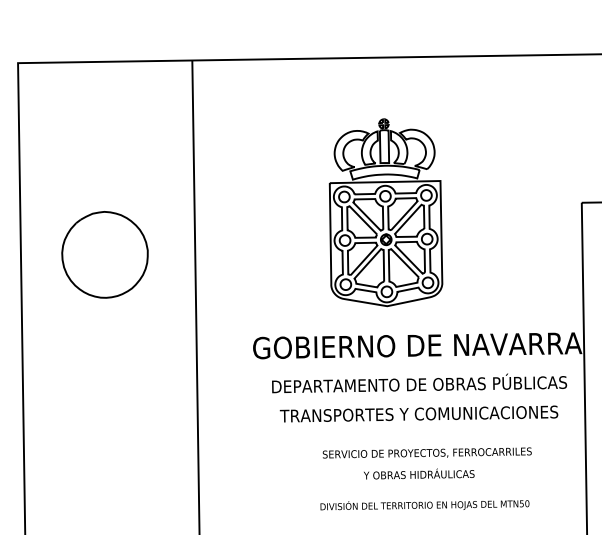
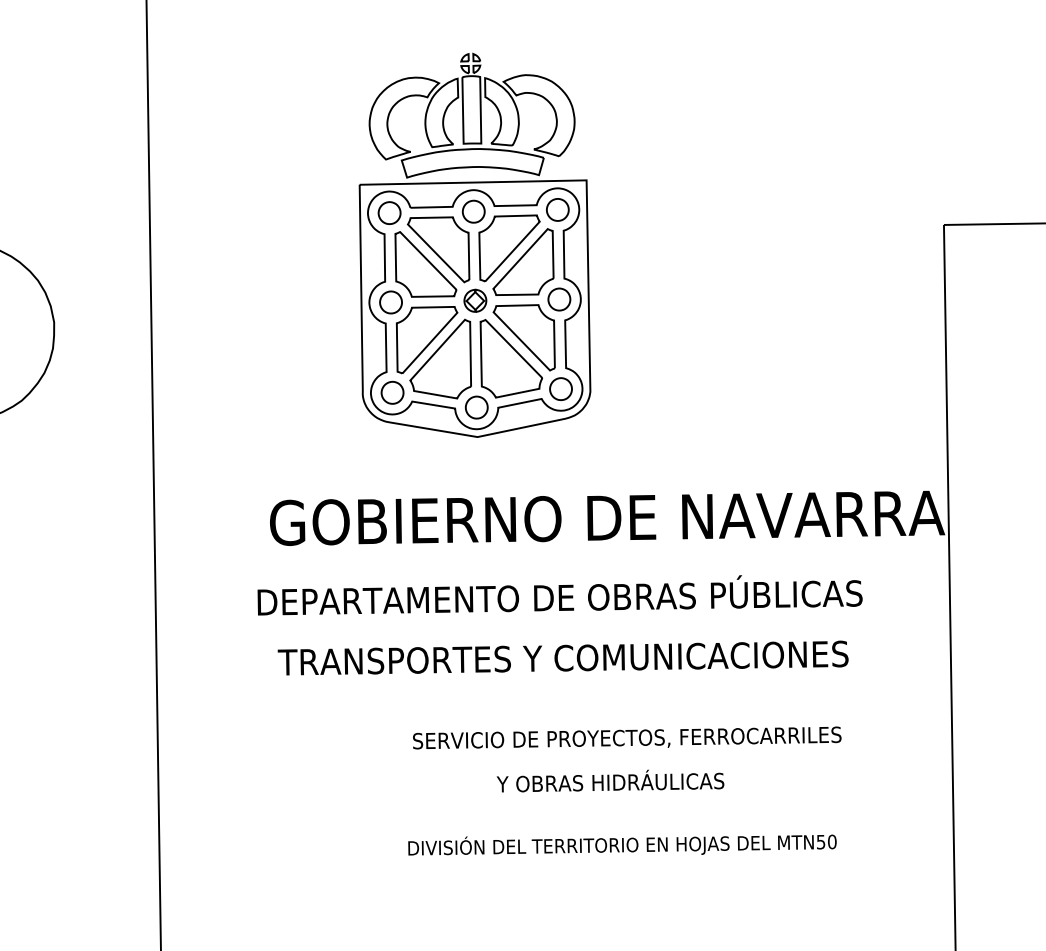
part: (385, 212) -> (473, 244), moved
text: (419, 383) -> (559, 595), moved
text: (418, 413) -> (562, 657), moved

